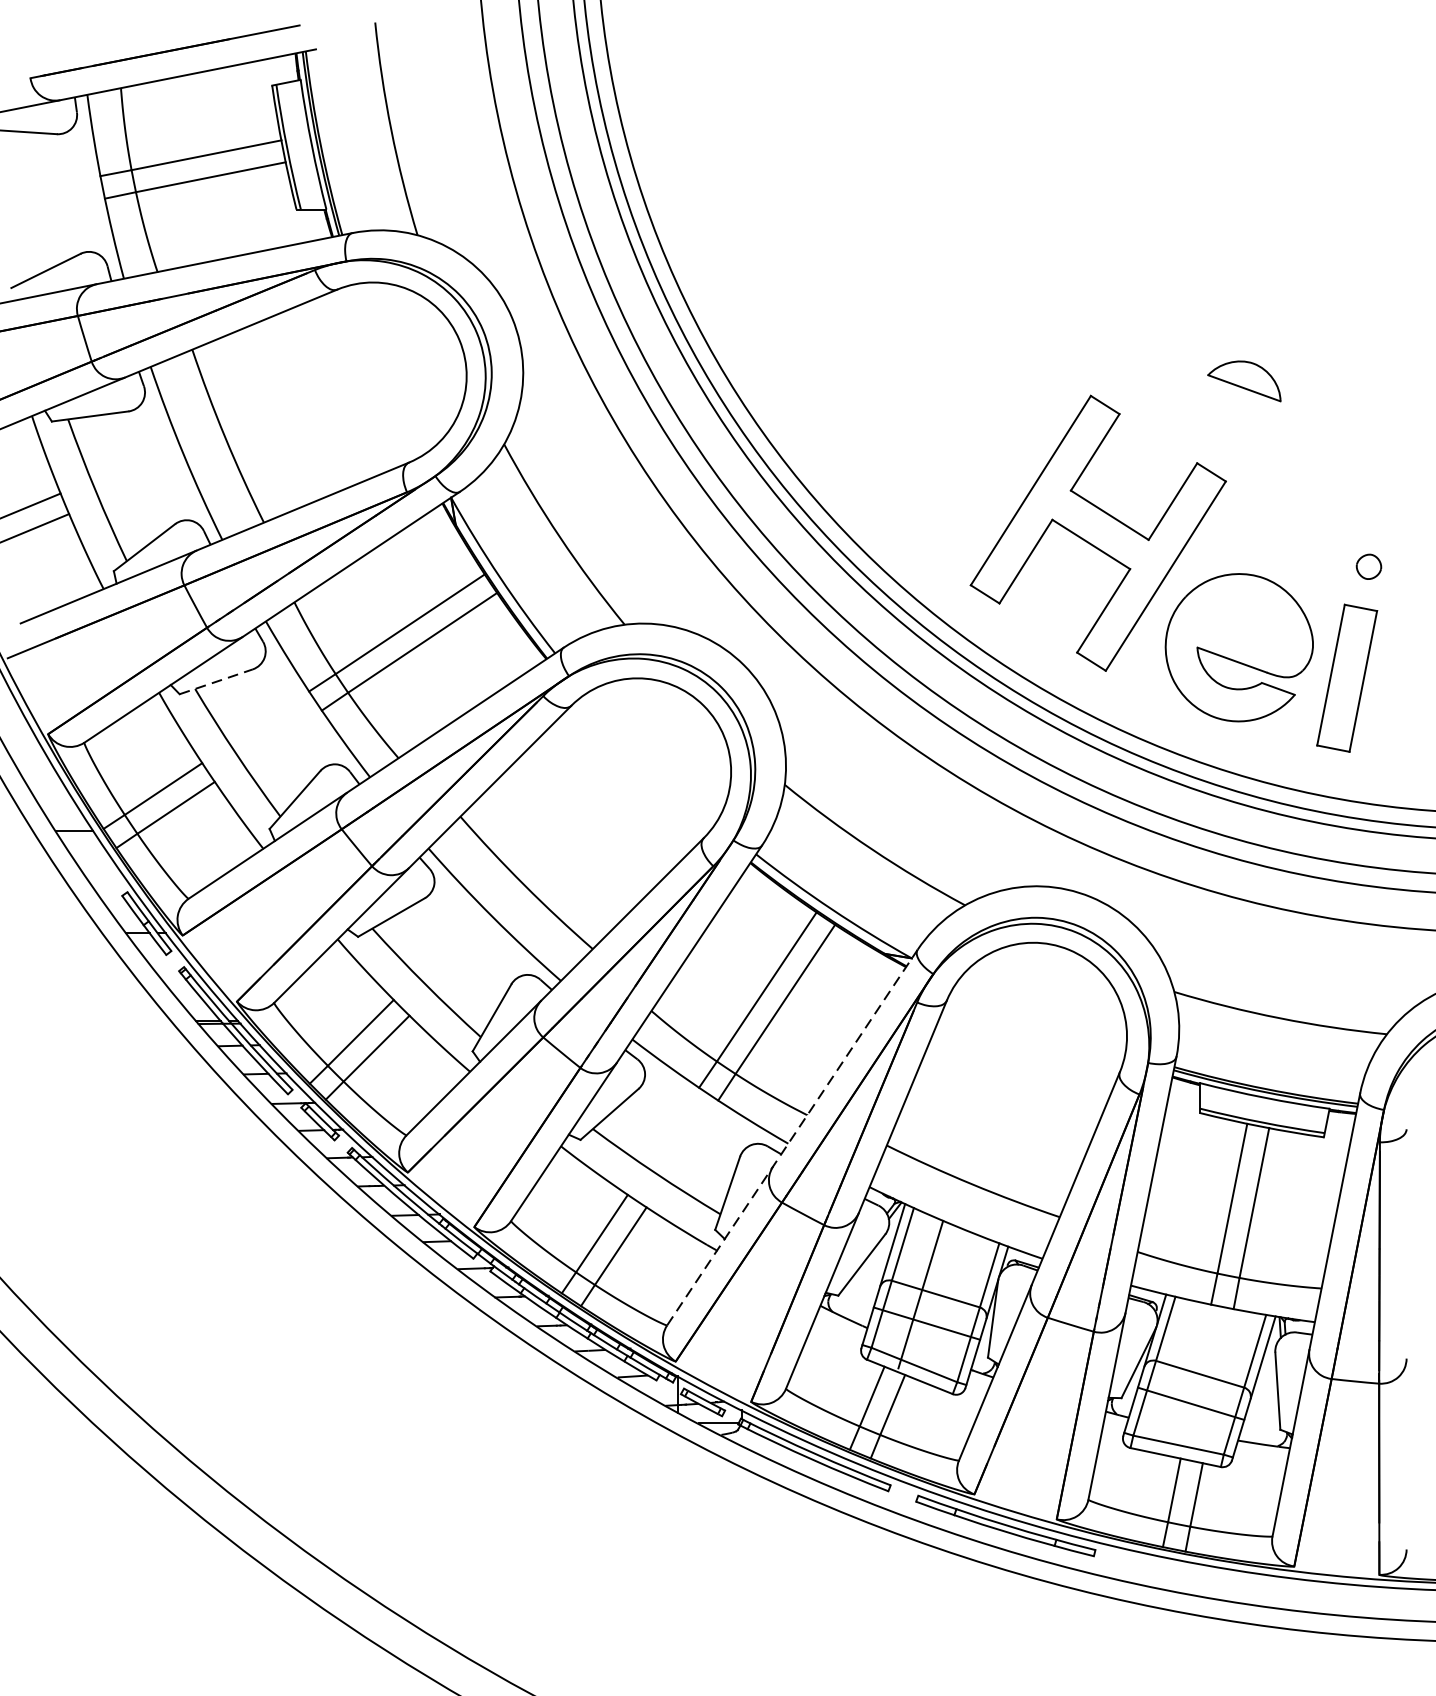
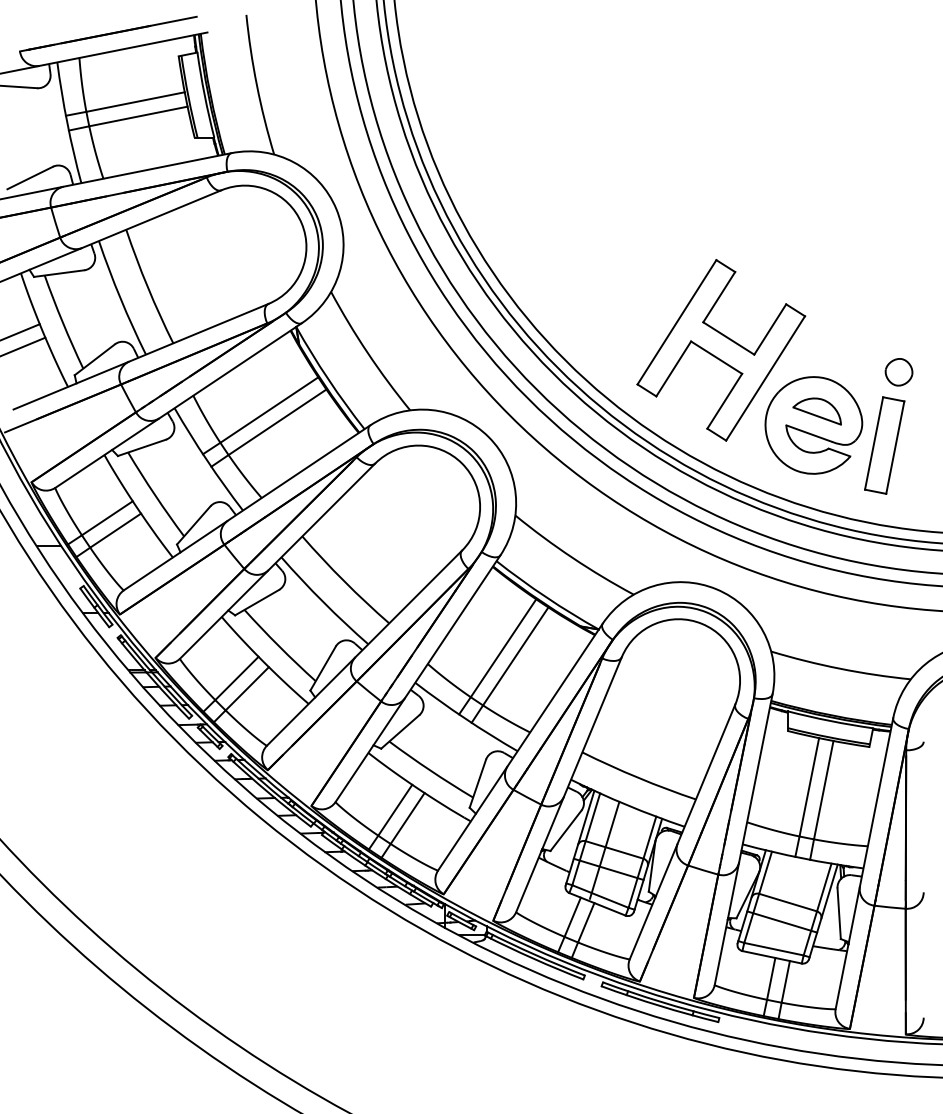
part: (1243, 381) -> (816, 411), moved
part: (1368, 567) -> (898, 372), size x1.67
line: (217, 681) -> (142, 447), dashed -> solid
line: (792, 1136) -> (520, 746), dashed -> solid

